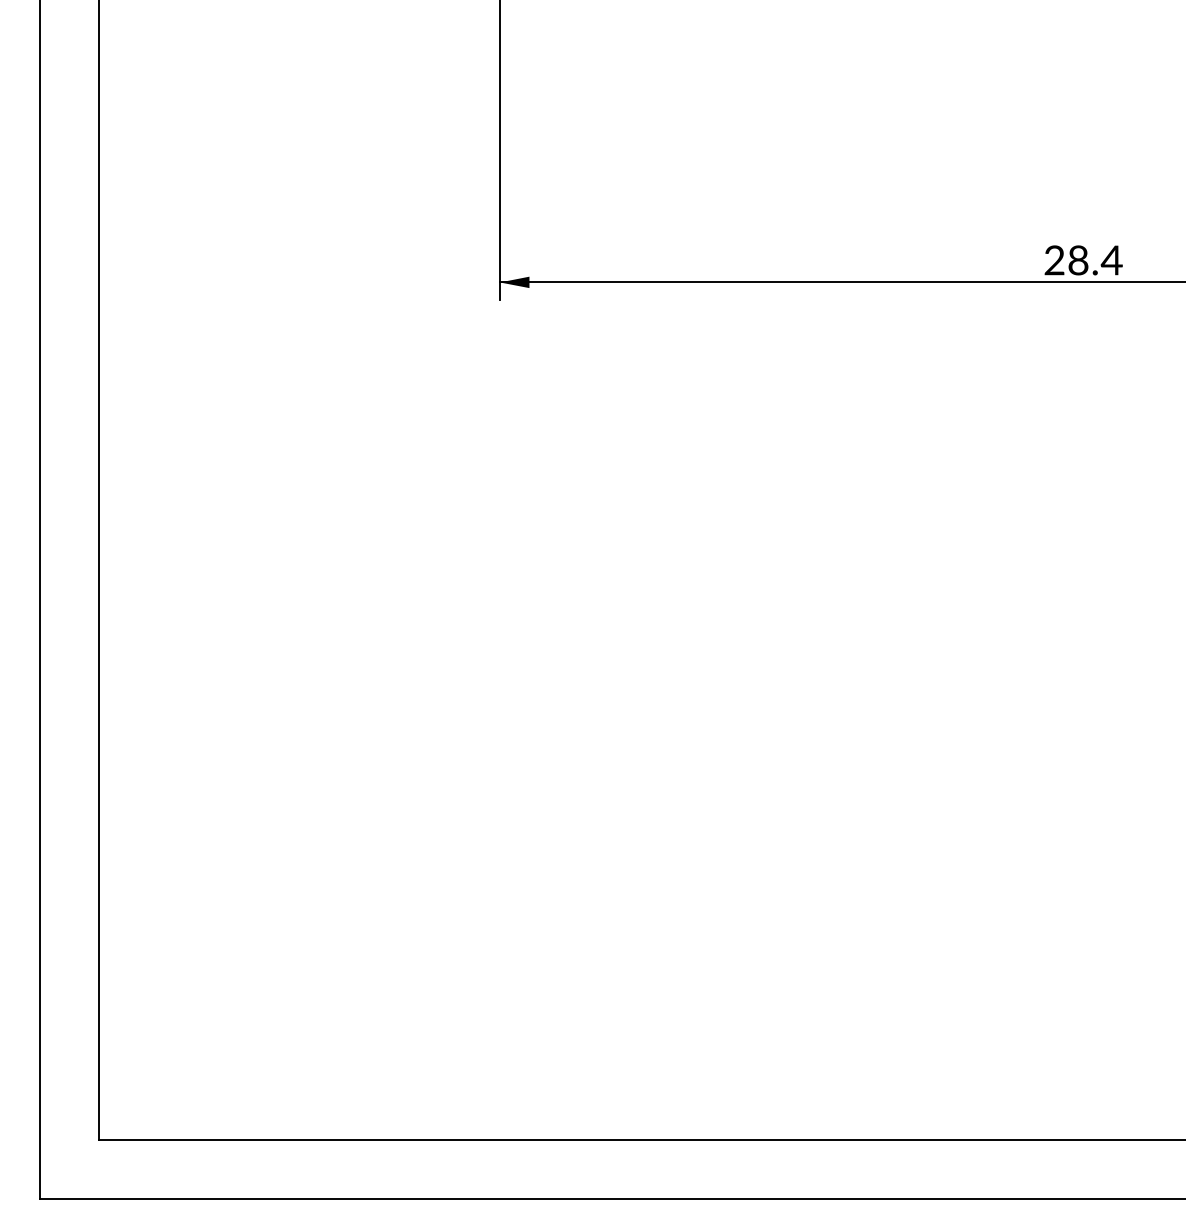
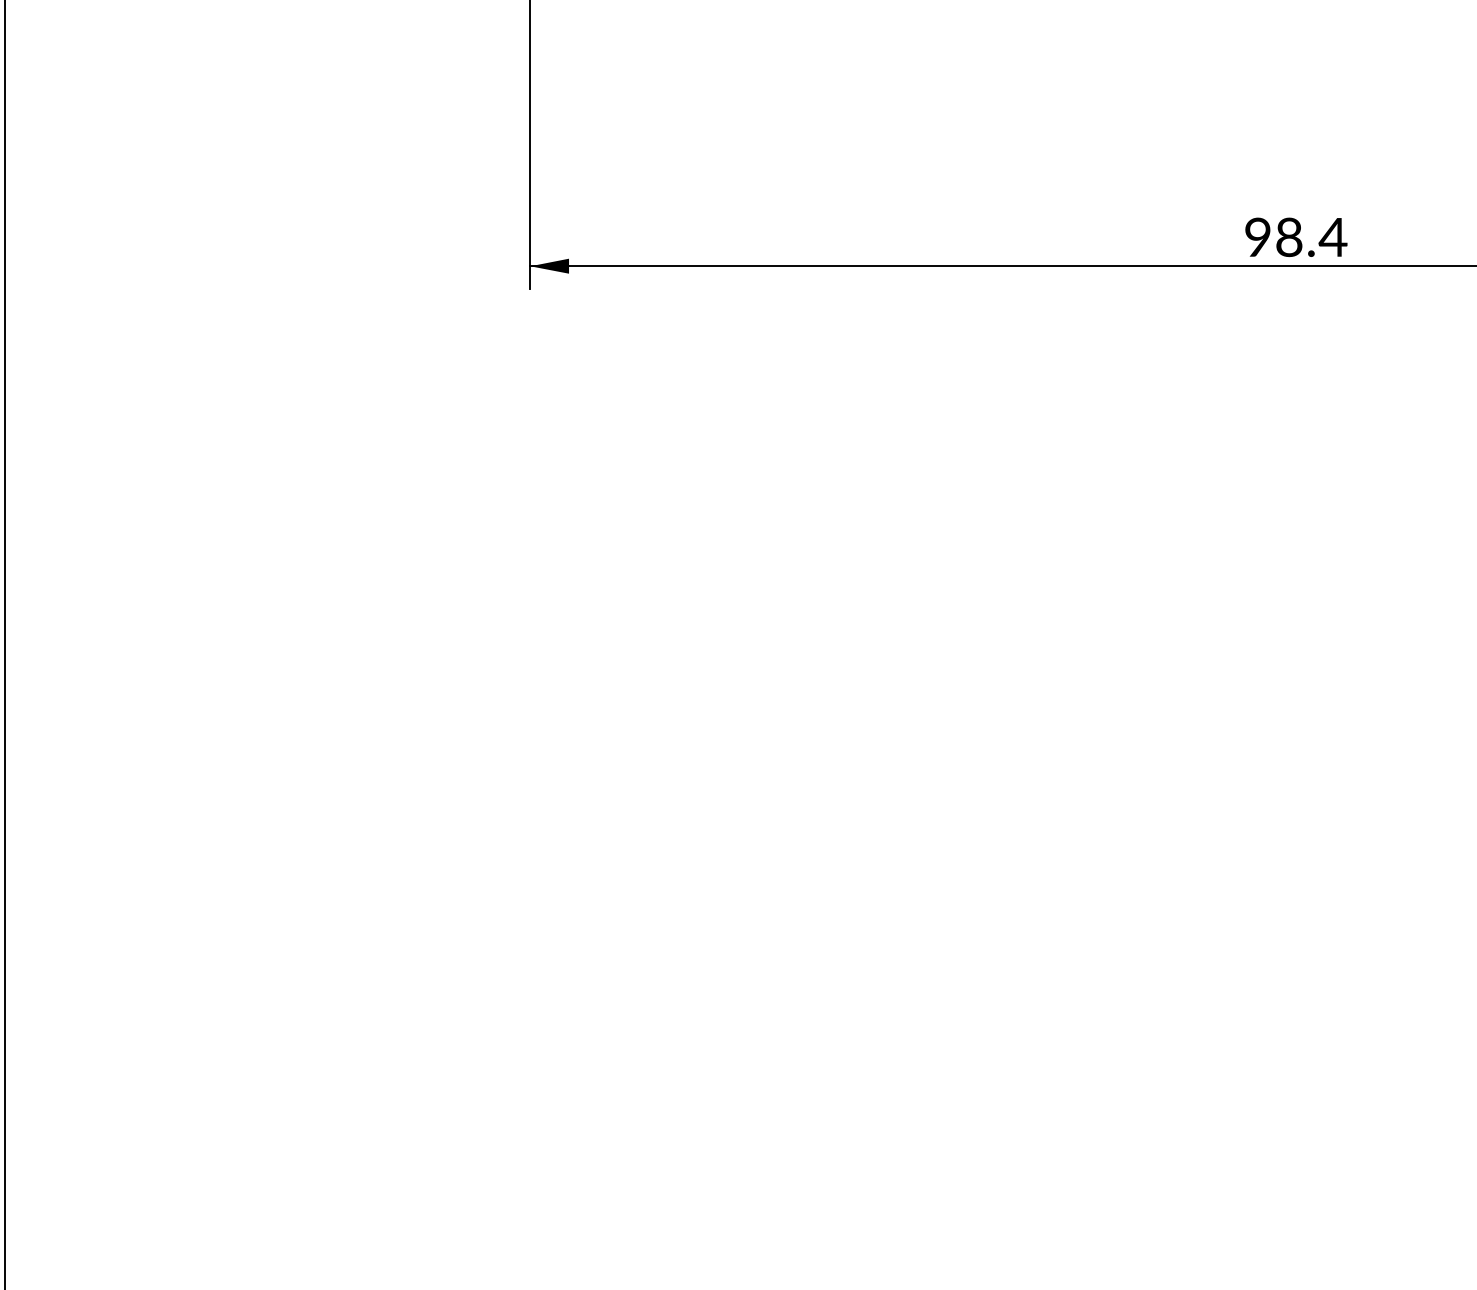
text: (1054, 260) -> (1257, 237), 28.4 -> 98.4

